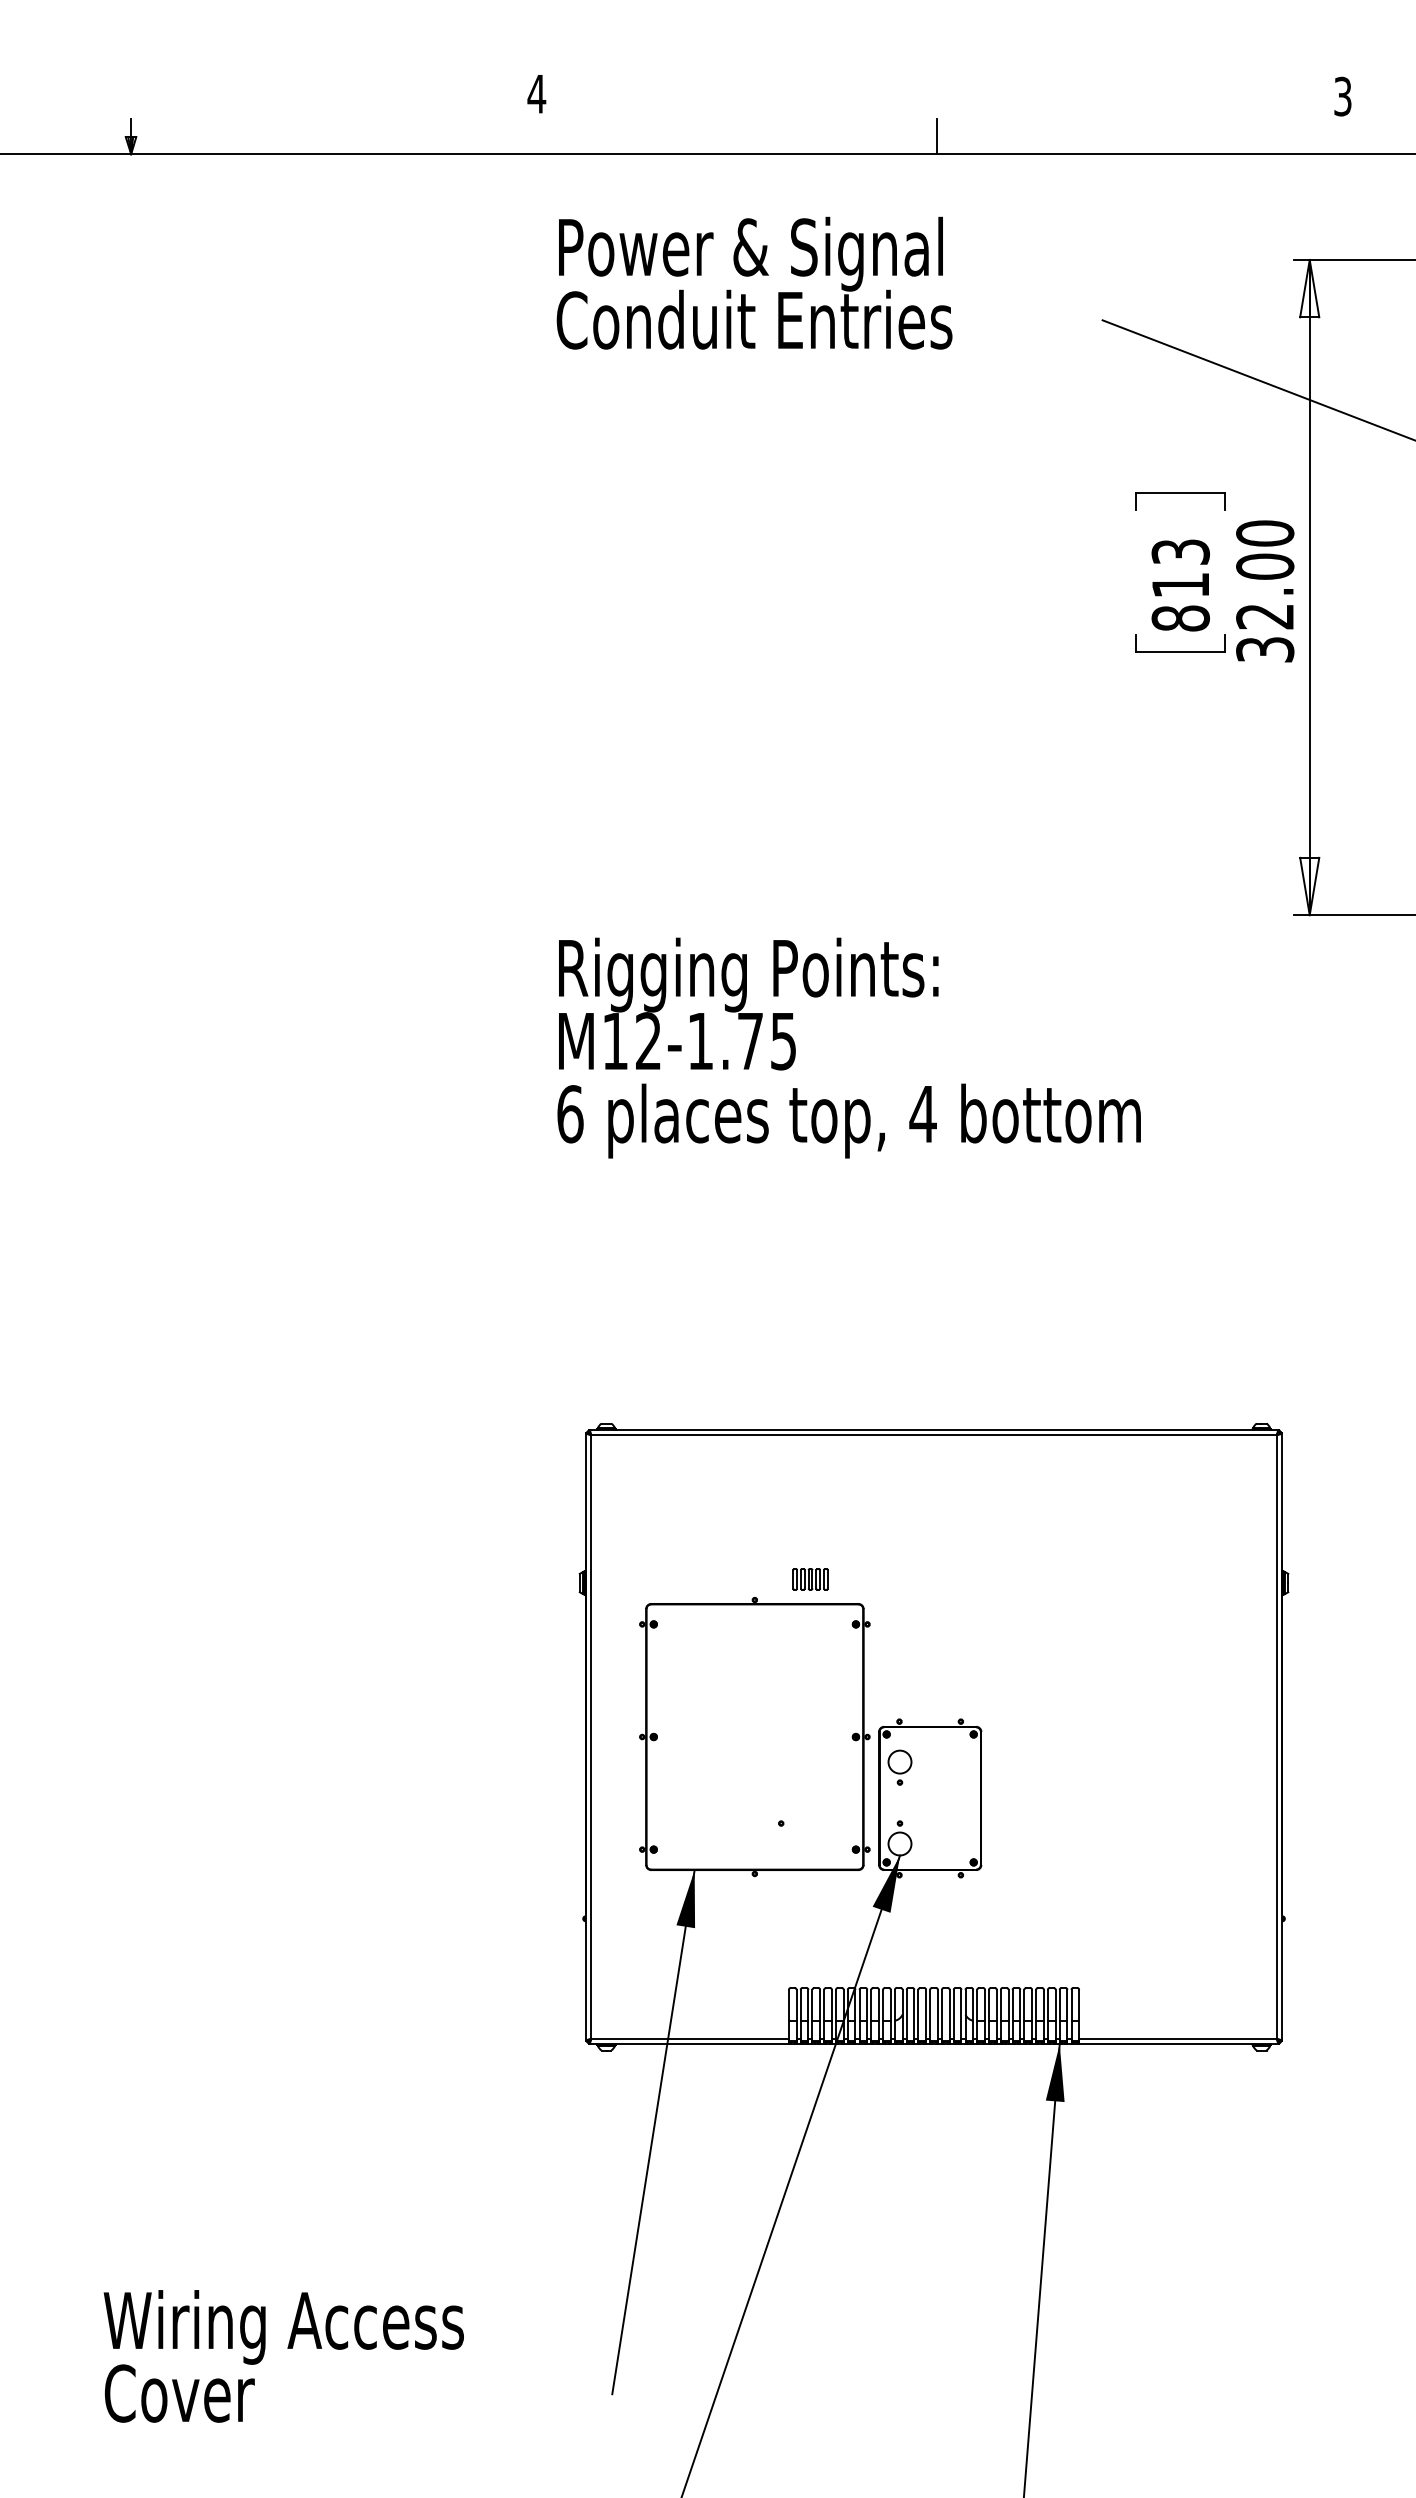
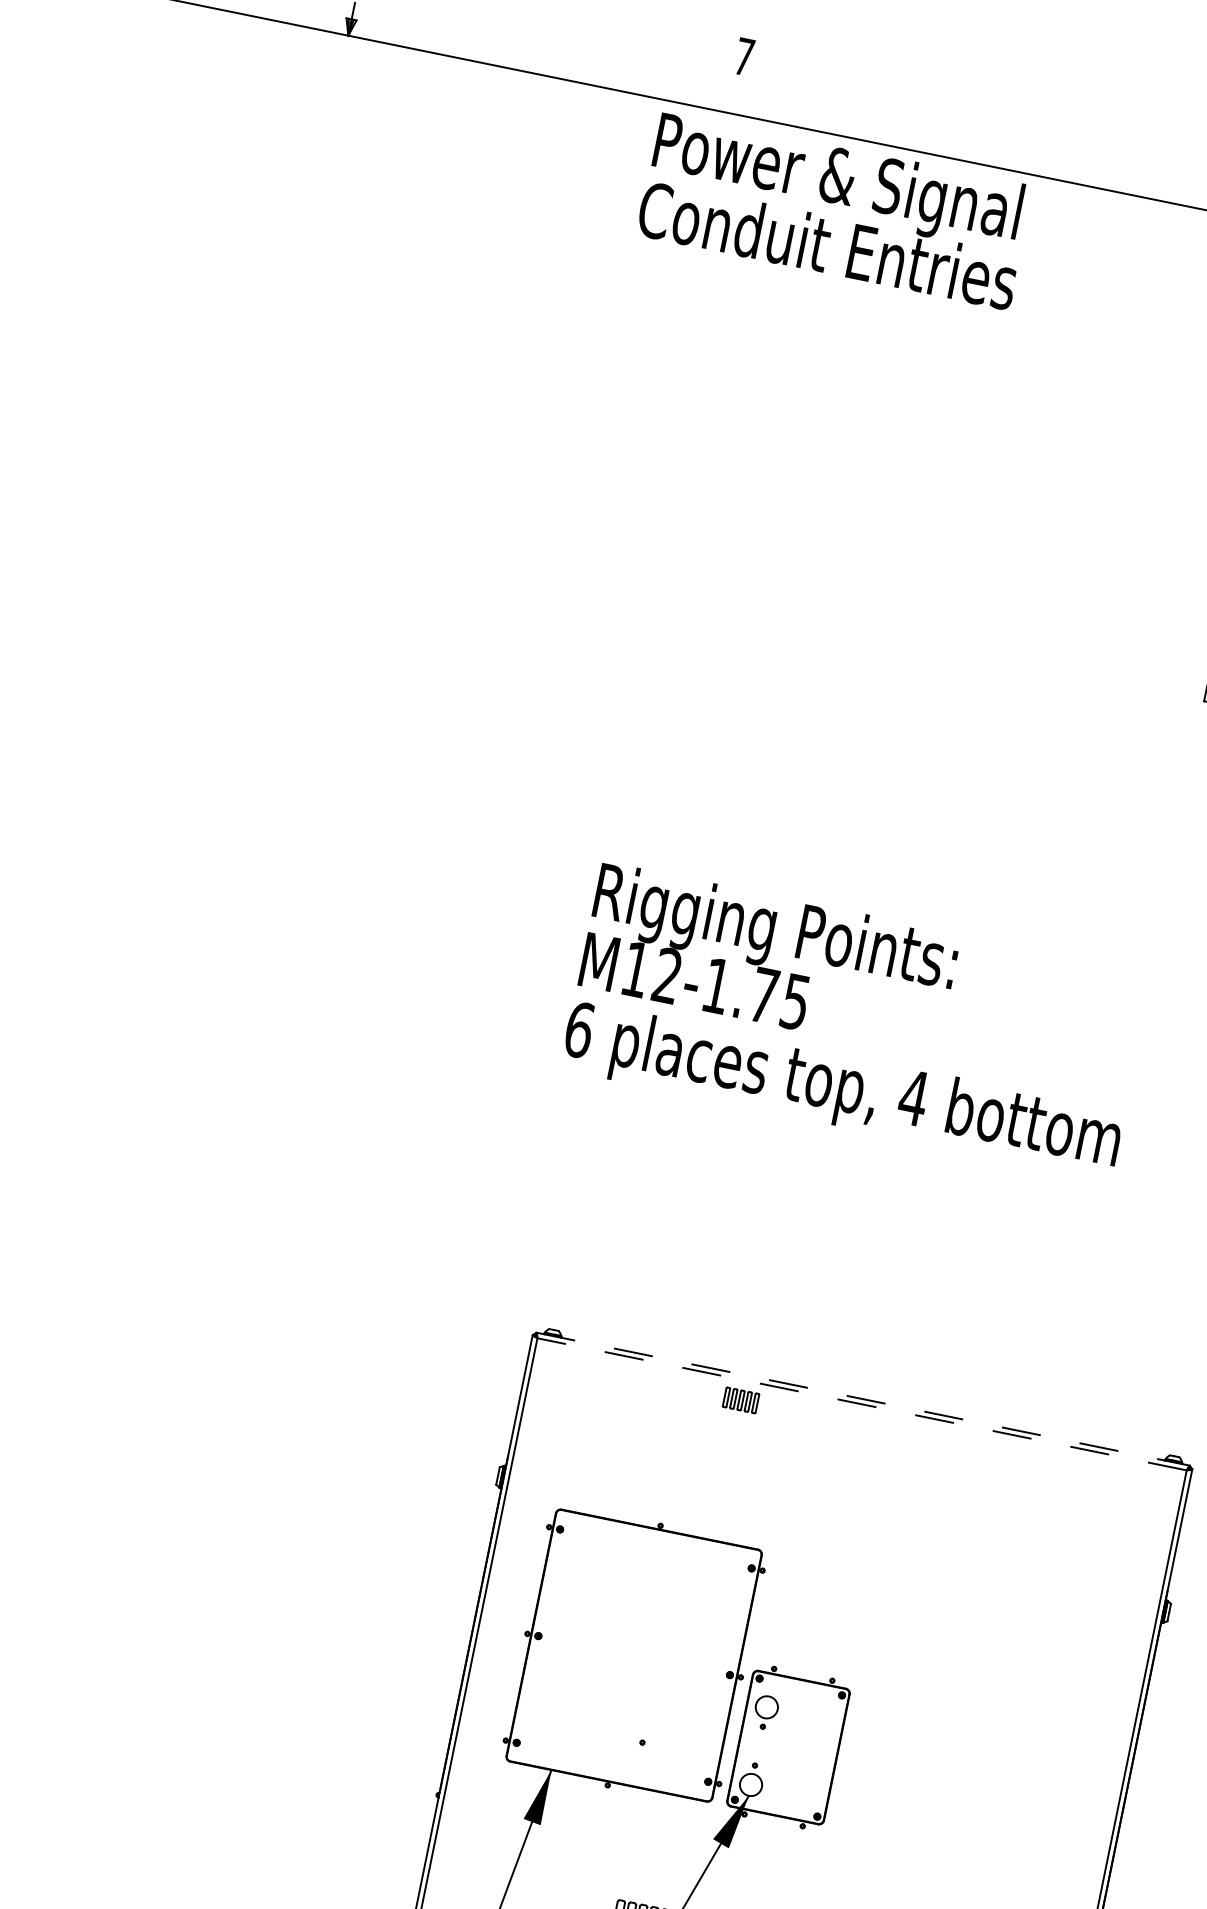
text: (536, 94) -> (743, 57), 4 -> 7
line: (937, 136) -> (1115, 174), removed
text: (754, 282) -> (835, 210), moved
line: (934, 1429) -> (863, 1398), solid -> dashed
line: (934, 1435) -> (862, 1404), solid -> dashed
part: (810, 1579) -> (740, 1400), moved

